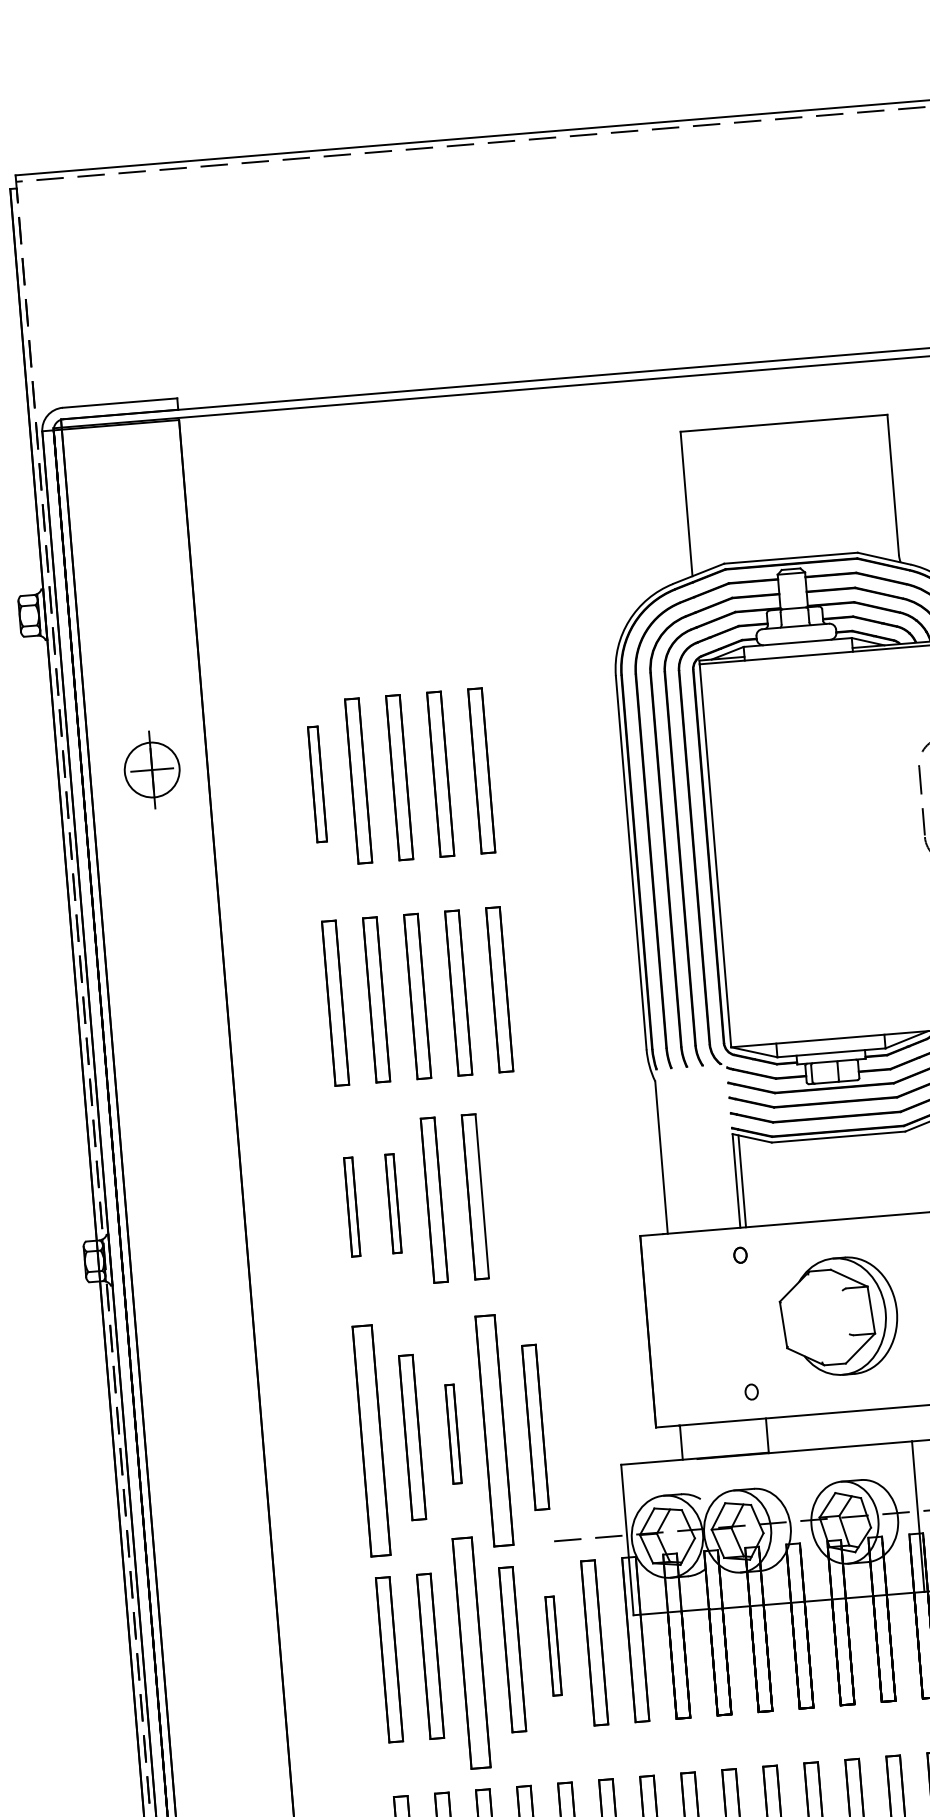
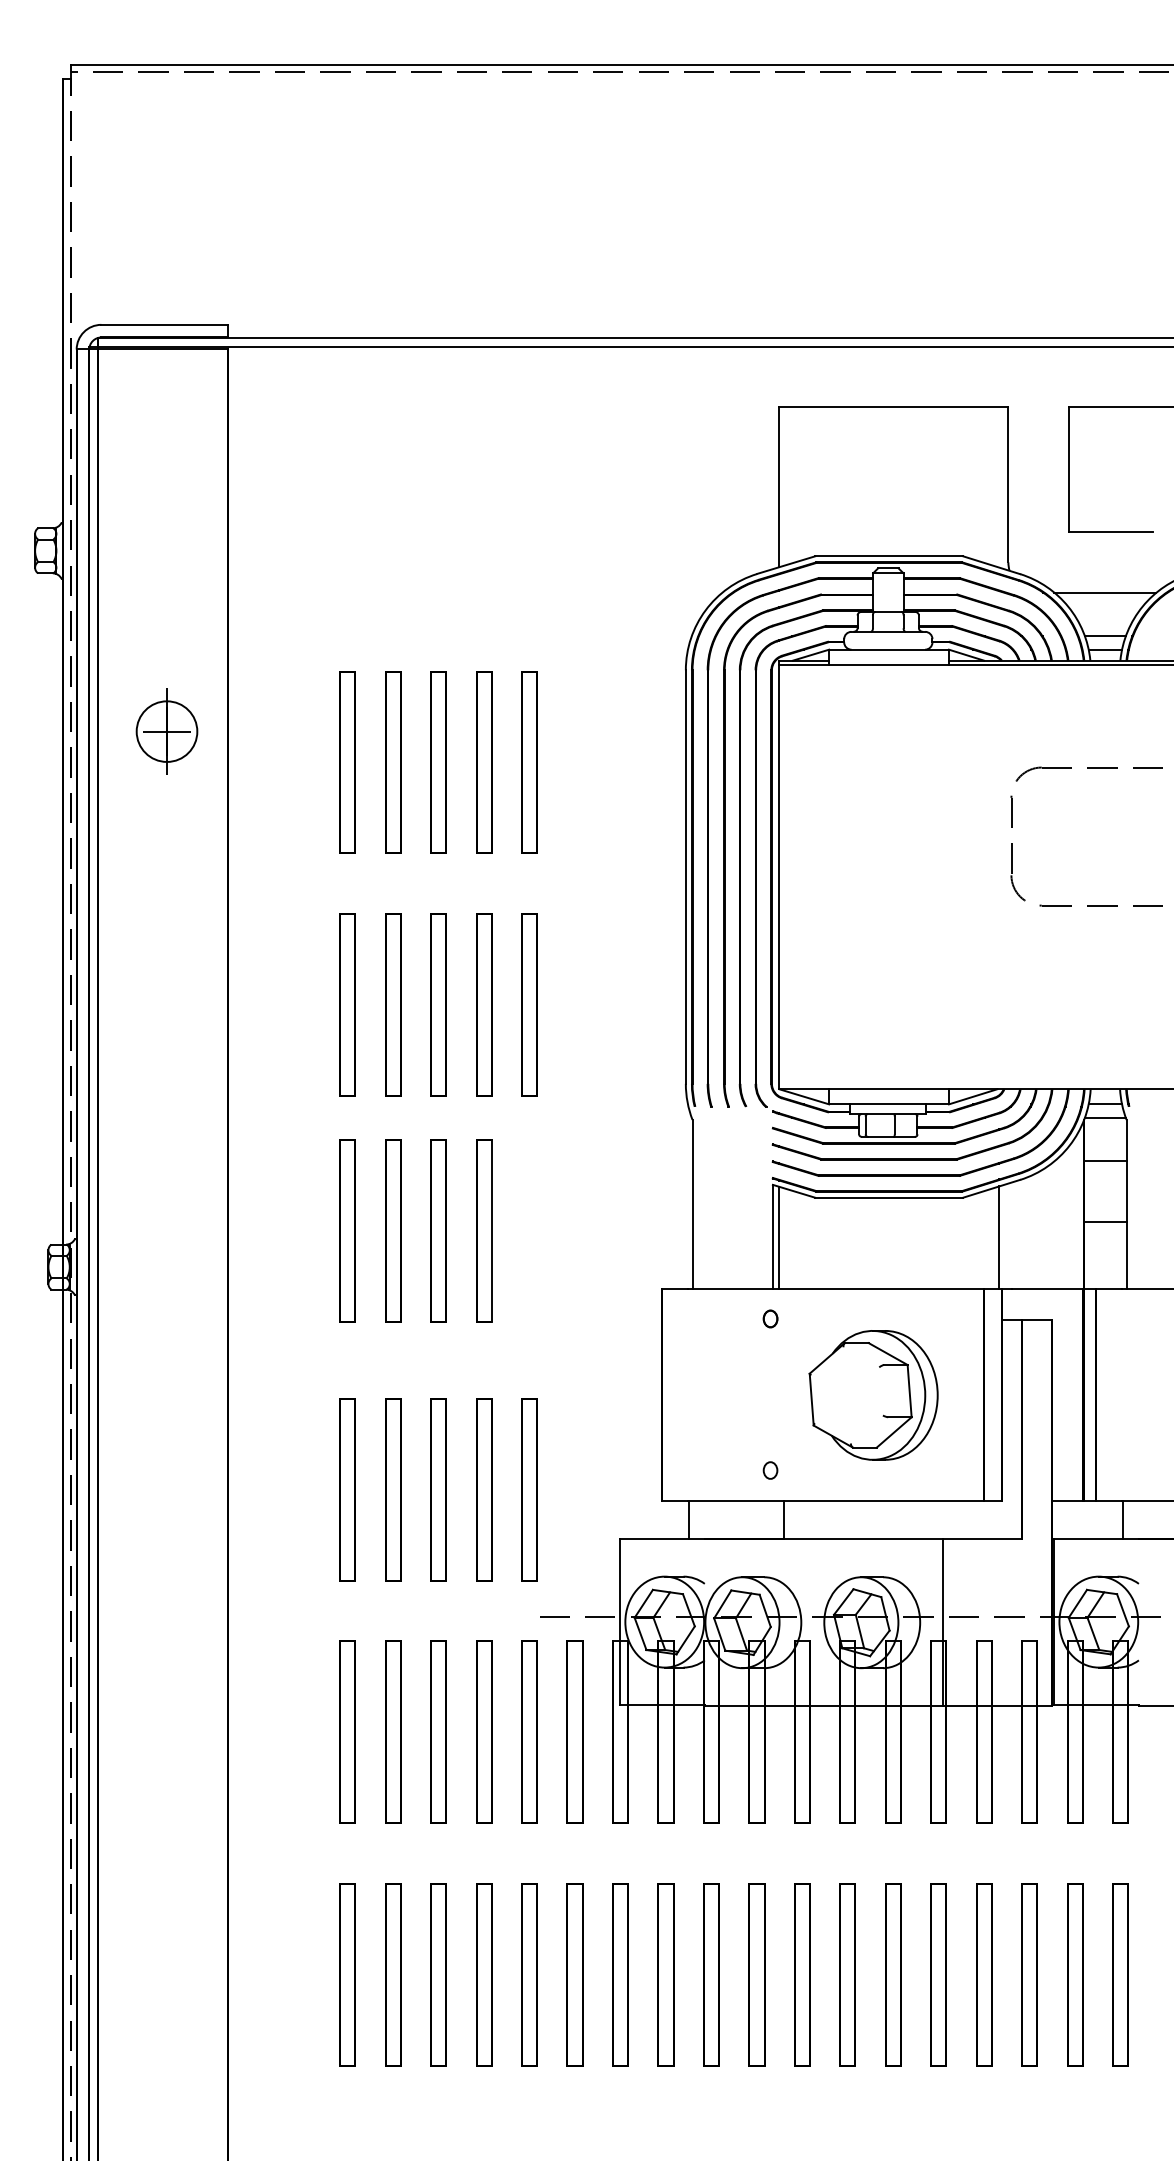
part: (317, 784) -> (347, 762), size x1.43
part: (393, 1203) -> (393, 1230), size x1.67
part: (352, 1206) -> (347, 1230), size x1.67
part: (494, 1430) -> (484, 1489), size x0.71
part: (453, 1433) -> (438, 1489), size x1.67
part: (371, 1440) -> (347, 1489), size x0.71
part: (553, 1645) -> (529, 1731), size x1.67
part: (471, 1652) -> (438, 1731), size x0.71

